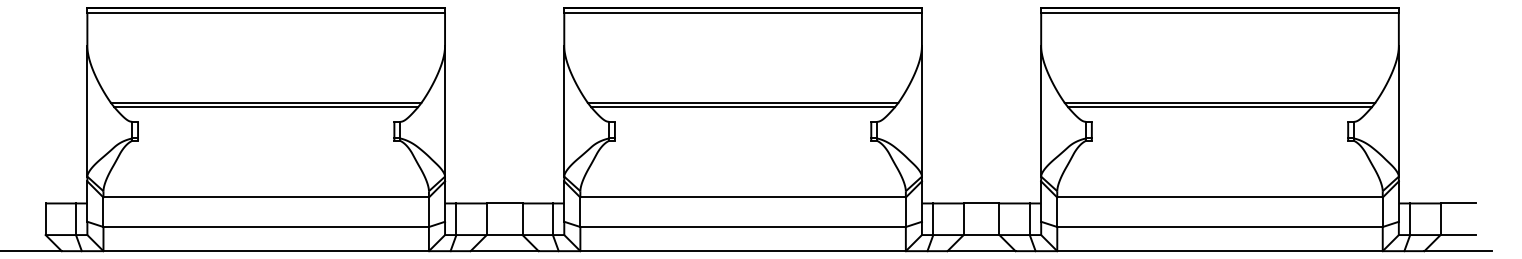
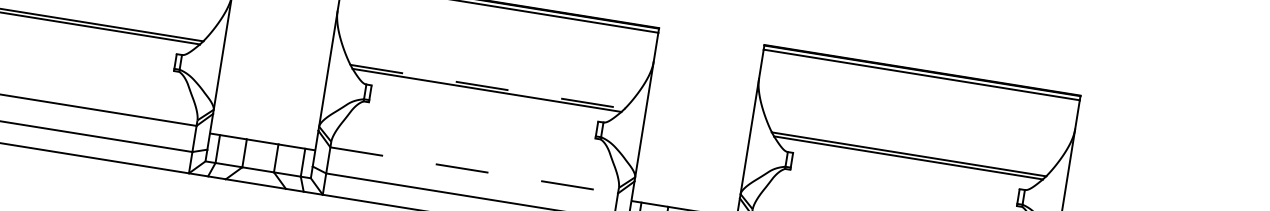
line: (743, 102) -> (488, 86), solid -> dashed
line: (743, 197) -> (474, 170), solid -> dashed

